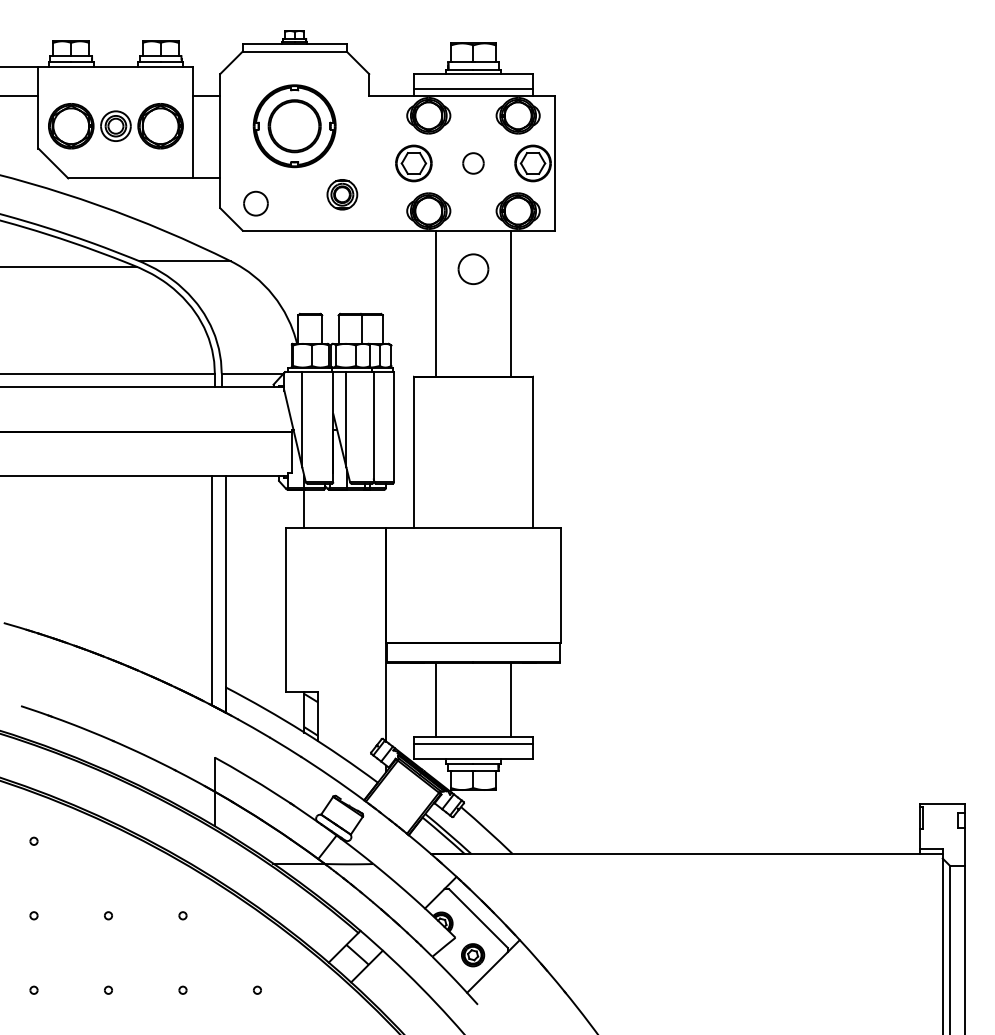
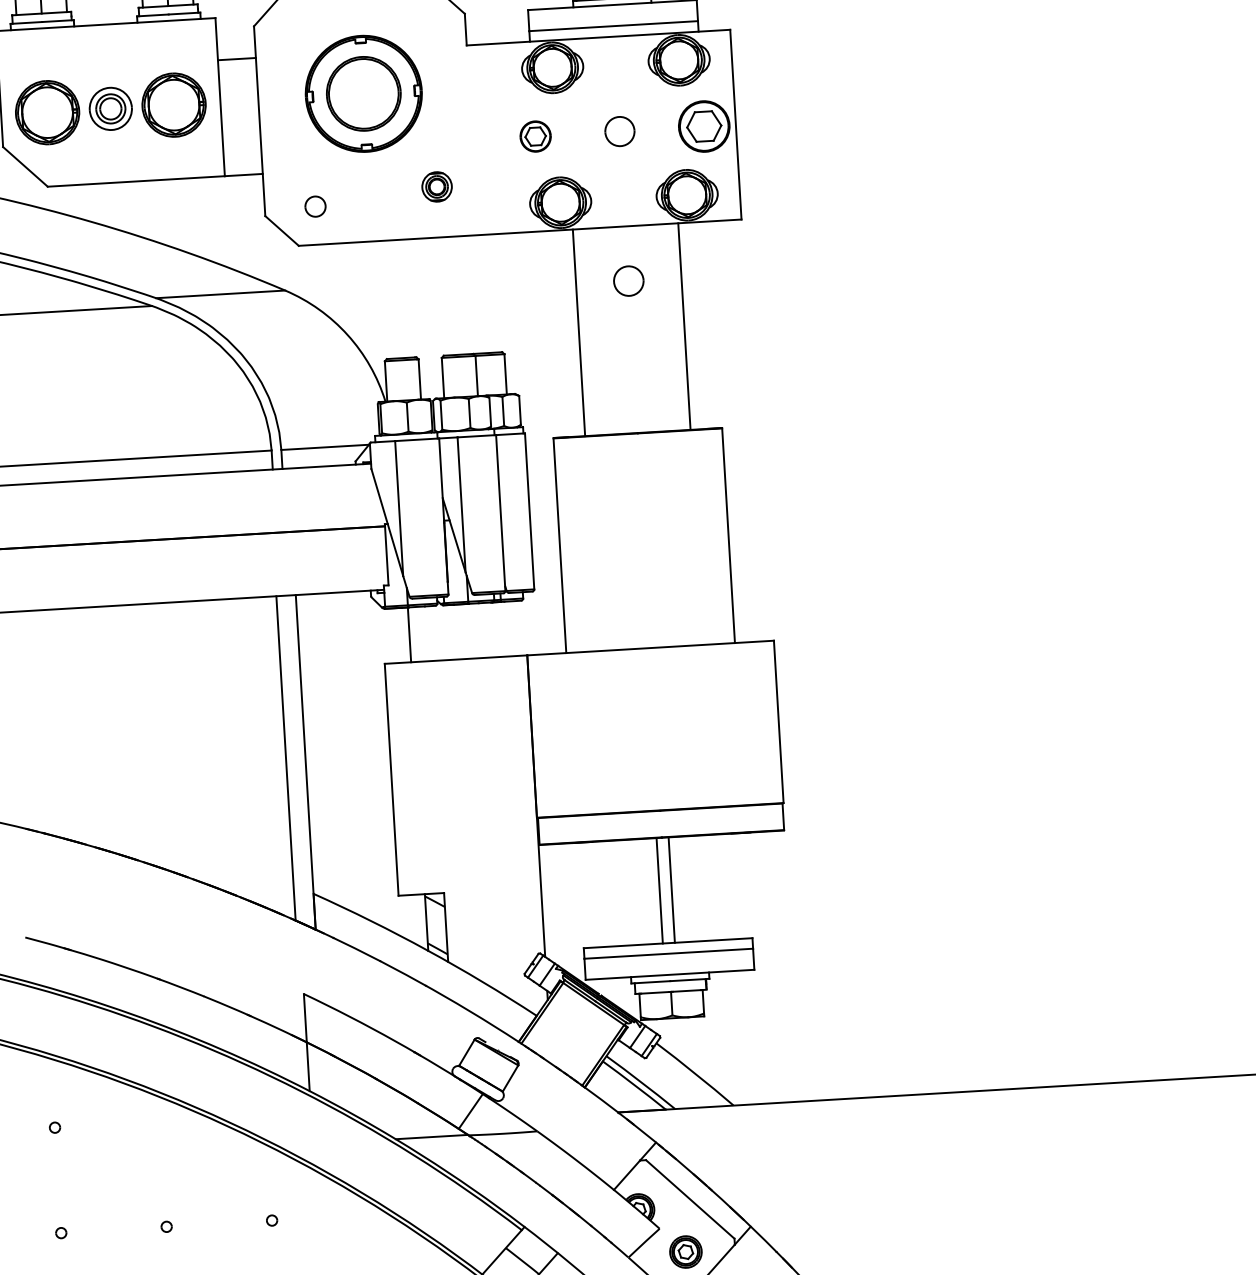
part: (413, 163) -> (535, 136), size x0.6
part: (342, 194) -> (437, 186), size x0.7
part: (255, 203) -> (314, 206), size x0.6
part: (473, 268) -> (628, 280), size x0.7
line: (436, 699) -> (672, 889), moved
line: (510, 699) -> (659, 890), moved

